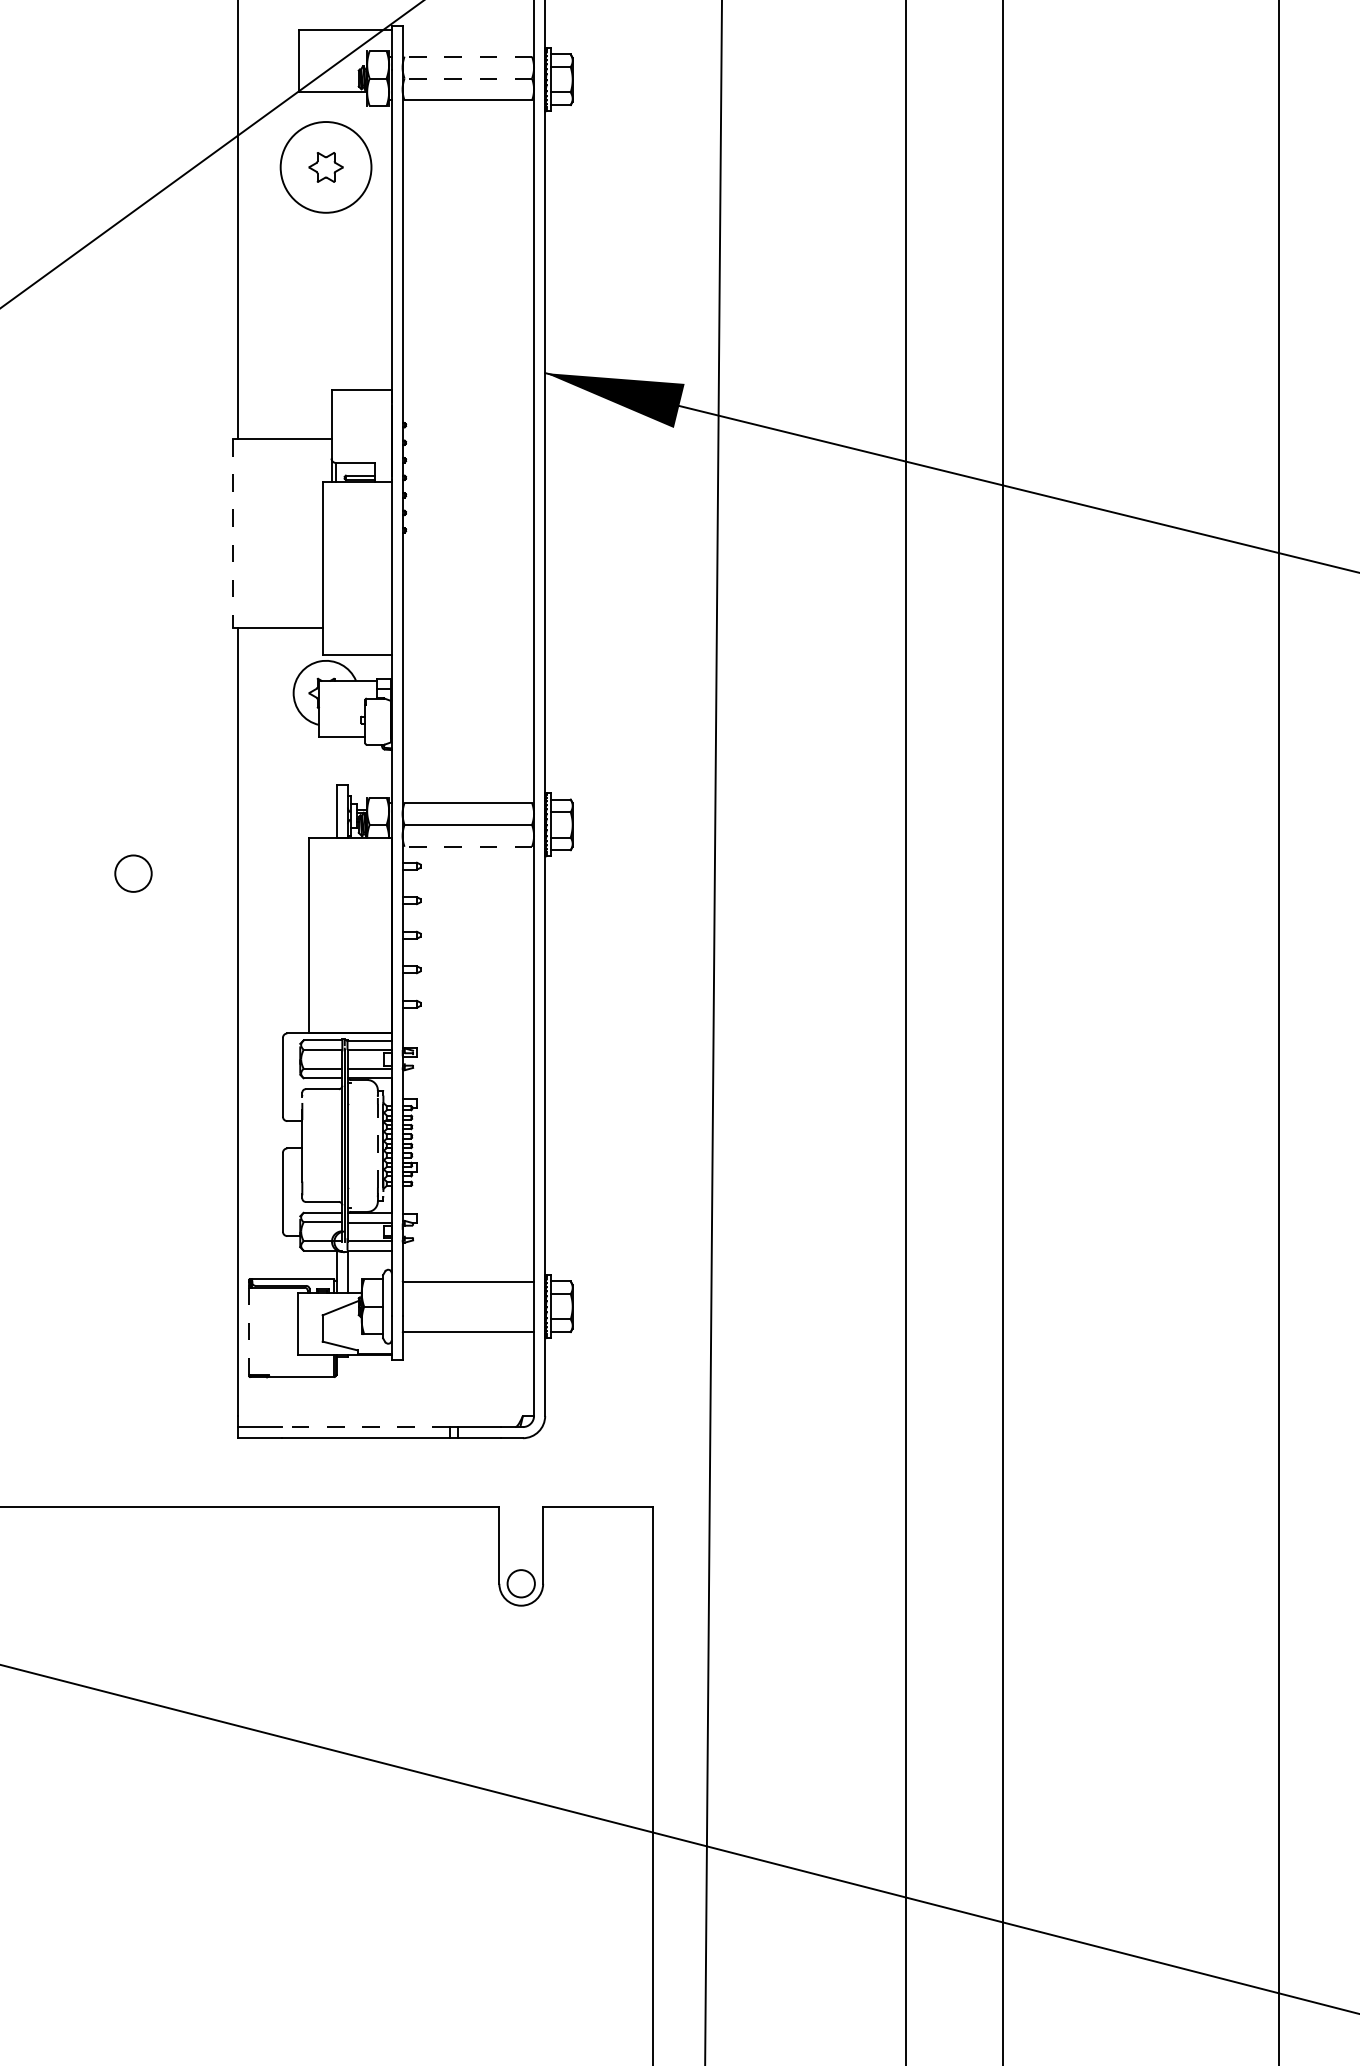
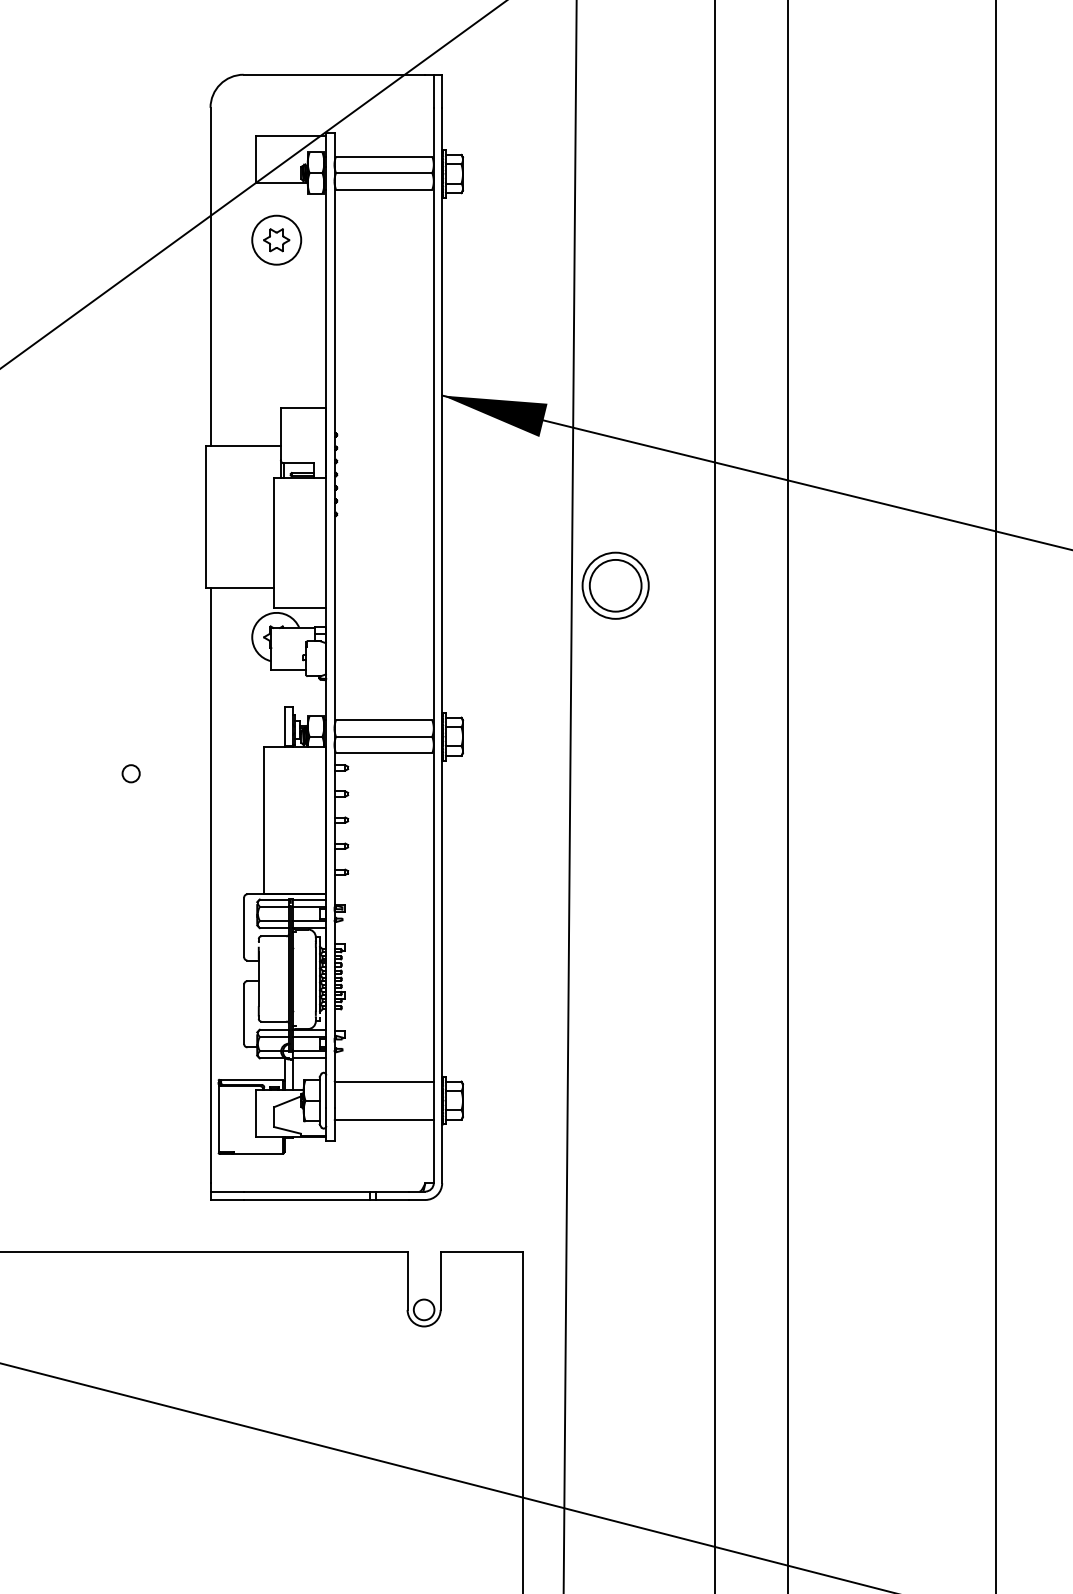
line: (467, 56) -> (383, 156), dashed -> solid
line: (467, 79) -> (383, 173), dashed -> solid
circle: (325, 166) -> (276, 239), size x0.71
line: (233, 534) -> (206, 517), dashed -> solid
part: (774, 624) -> (615, 585), added
line: (467, 847) -> (383, 753), dashed -> solid
circle: (132, 873) -> (130, 773), size x0.62
line: (377, 1144) -> (315, 978), dashed -> solid
line: (248, 1330) -> (218, 1118), dashed -> solid
line: (365, 1426) -> (306, 1191), dashed -> solid

